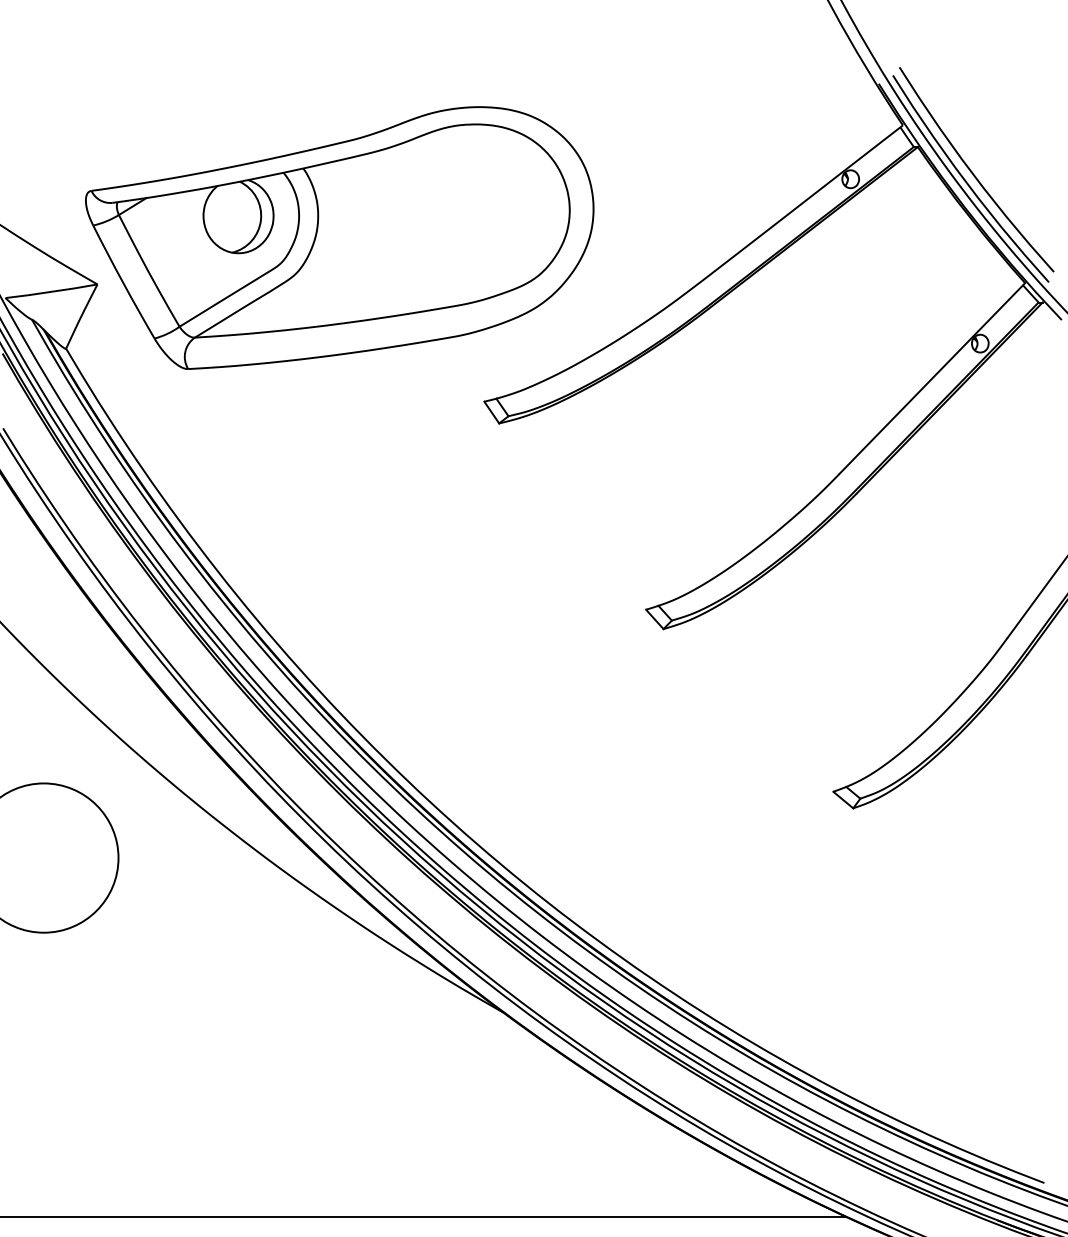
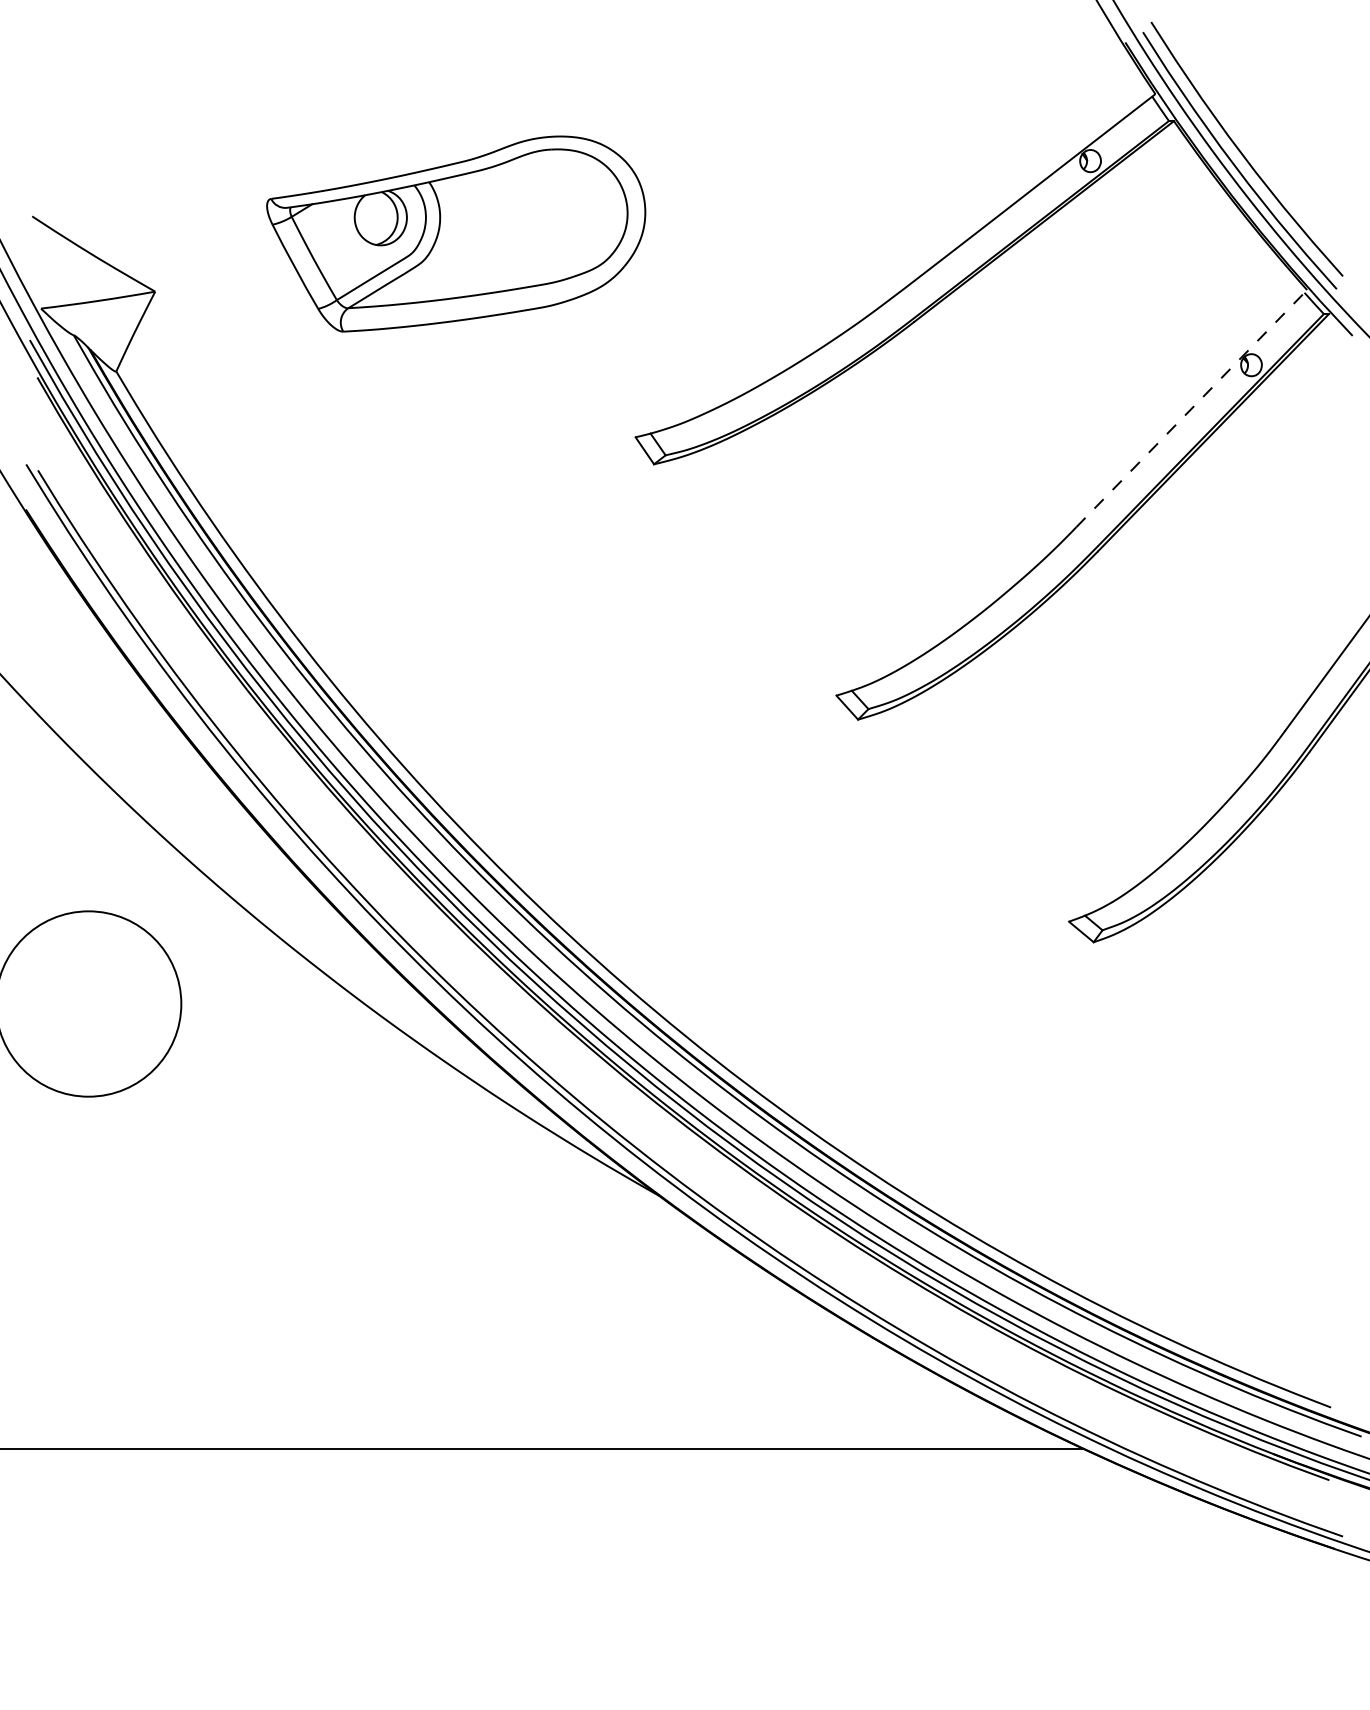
part: (340, 237) -> (456, 233), size x0.6
line: (932, 378) -> (1192, 408), solid -> dashed

